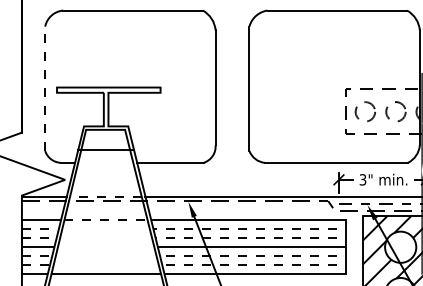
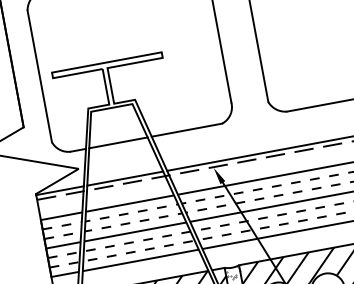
line: (45, 88) -> (40, 75), dashed -> solid
line: (105, 149) -> (118, 142), moved
line: (105, 196) -> (124, 178), dashed -> solid
line: (106, 220) -> (130, 203), dashed -> solid
hatch: (106, 247) -> (135, 232), added

